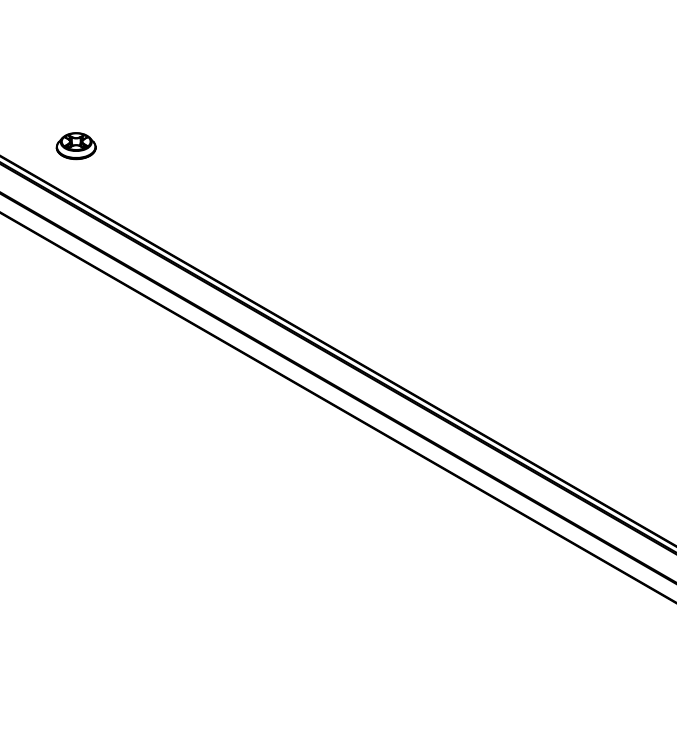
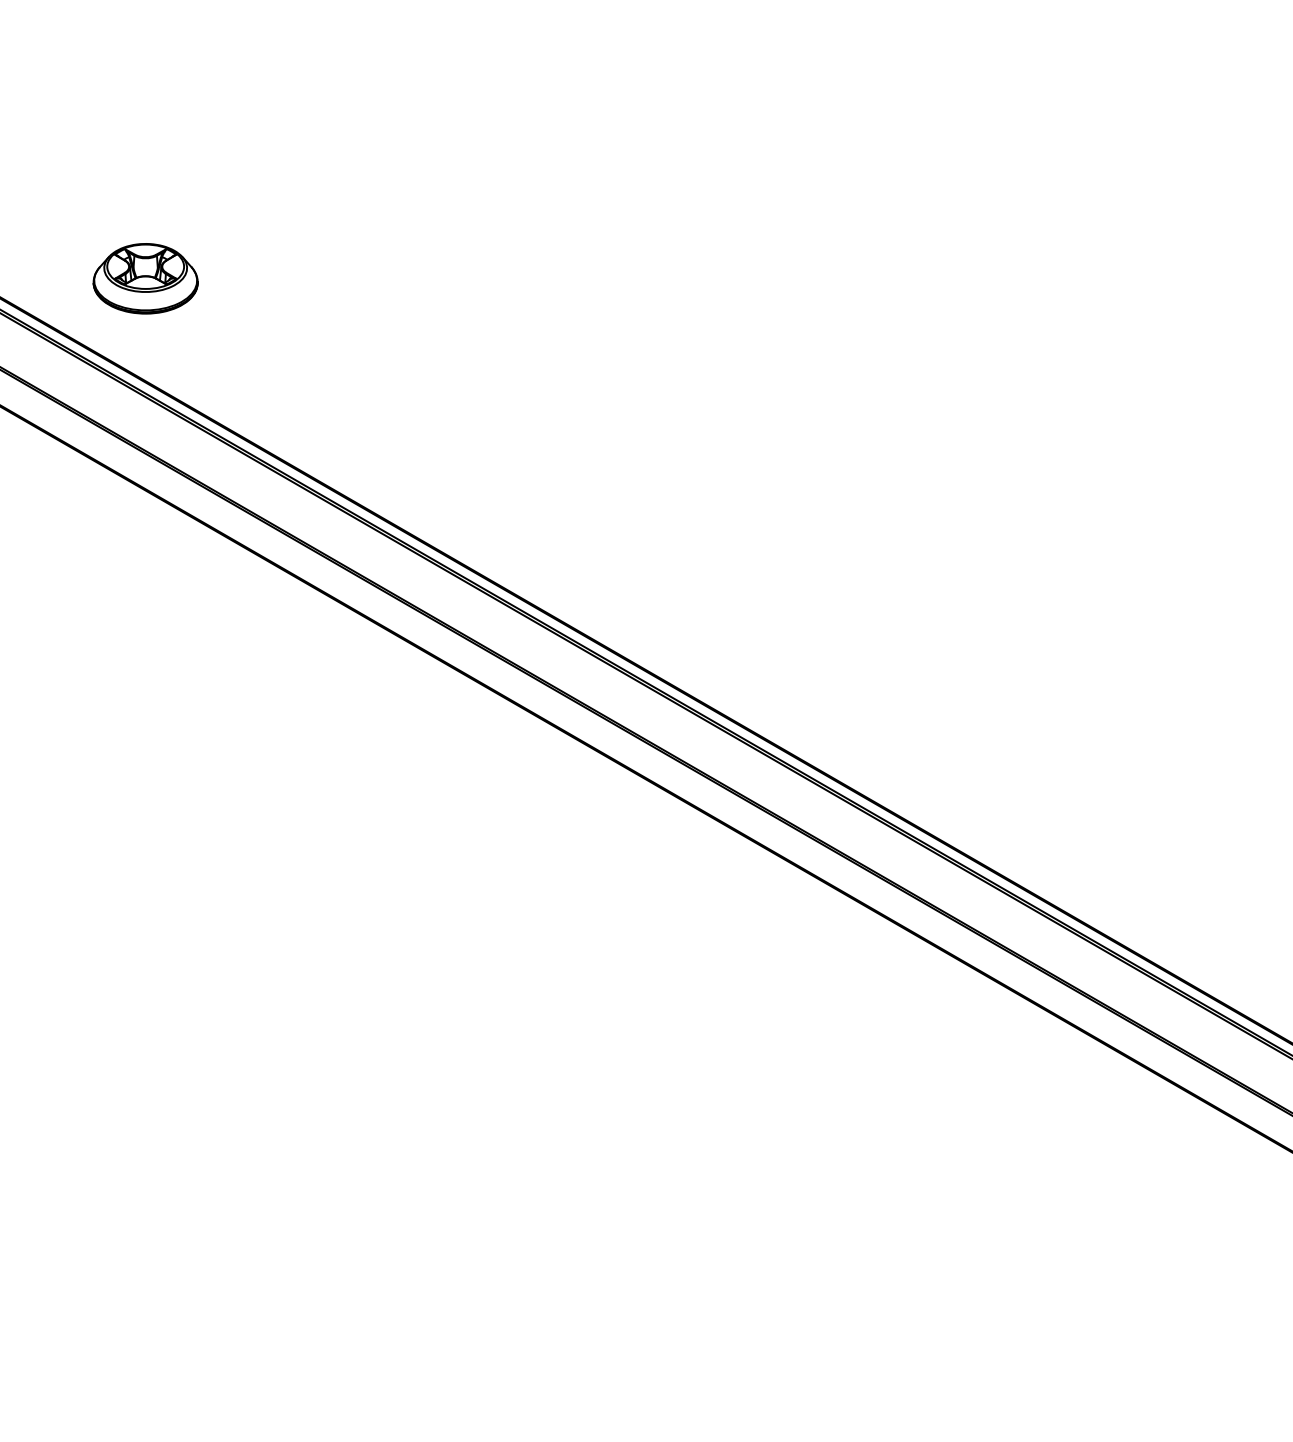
part: (75, 146) -> (144, 279), size x1.4

